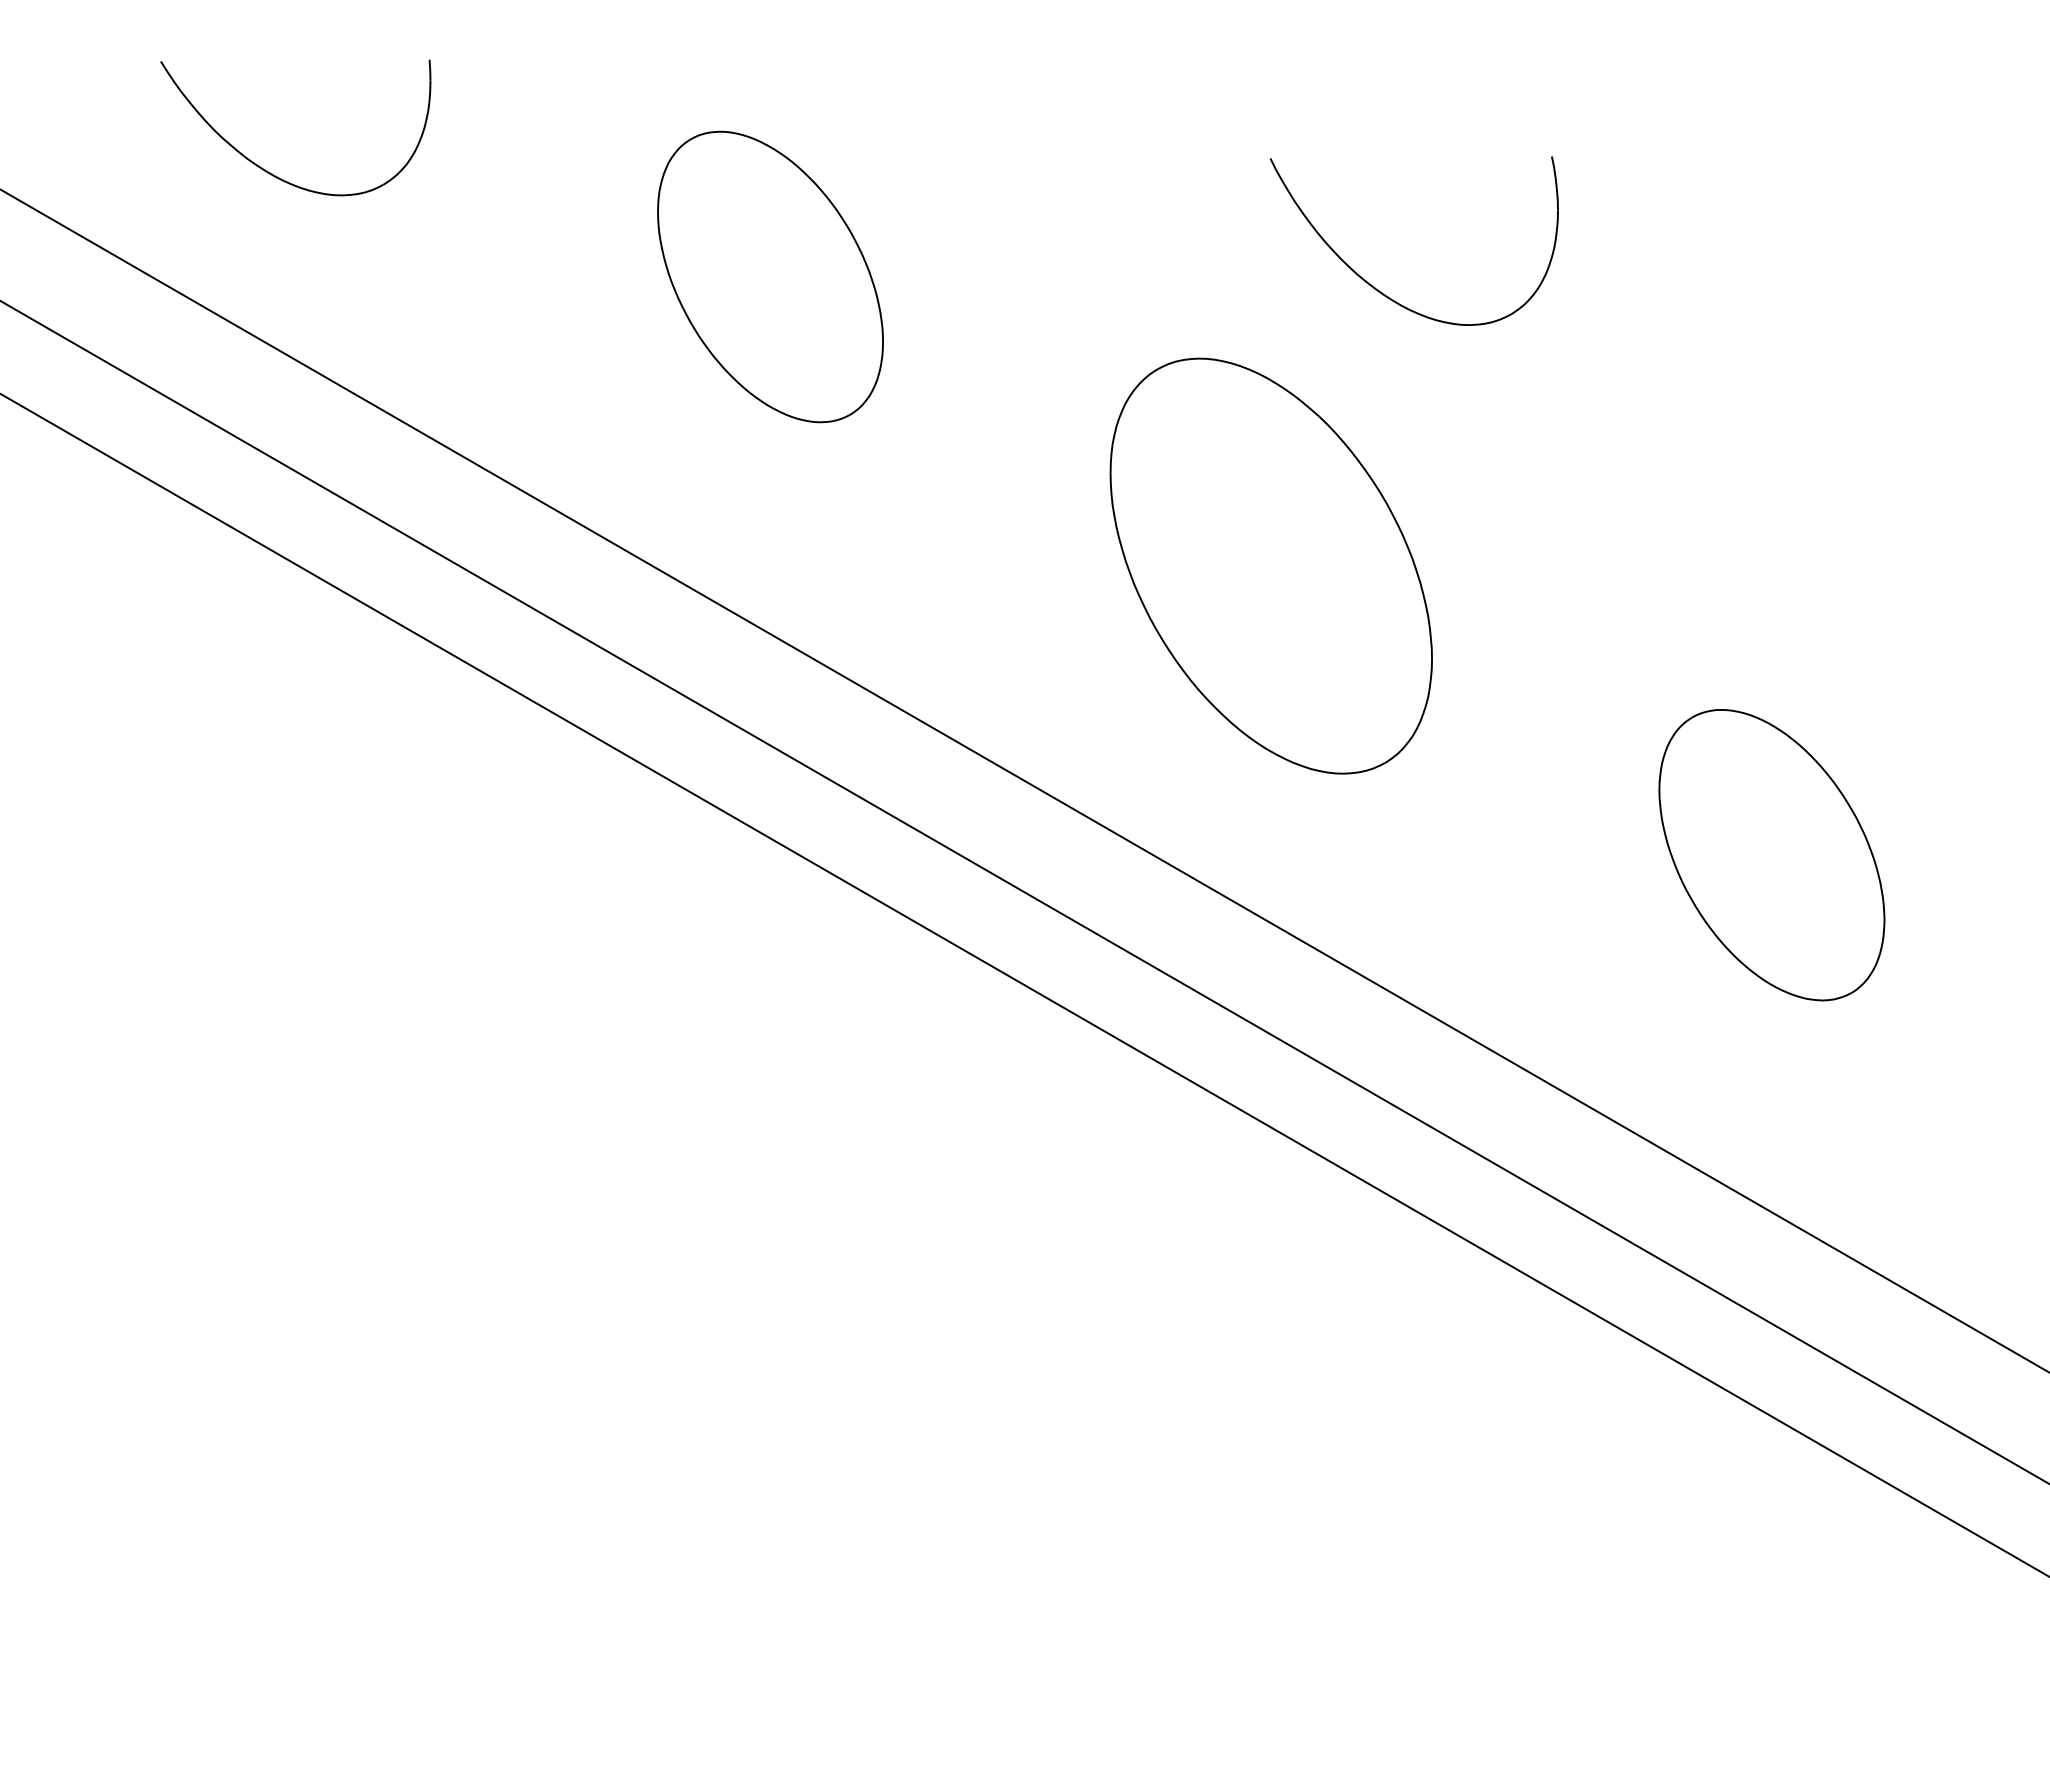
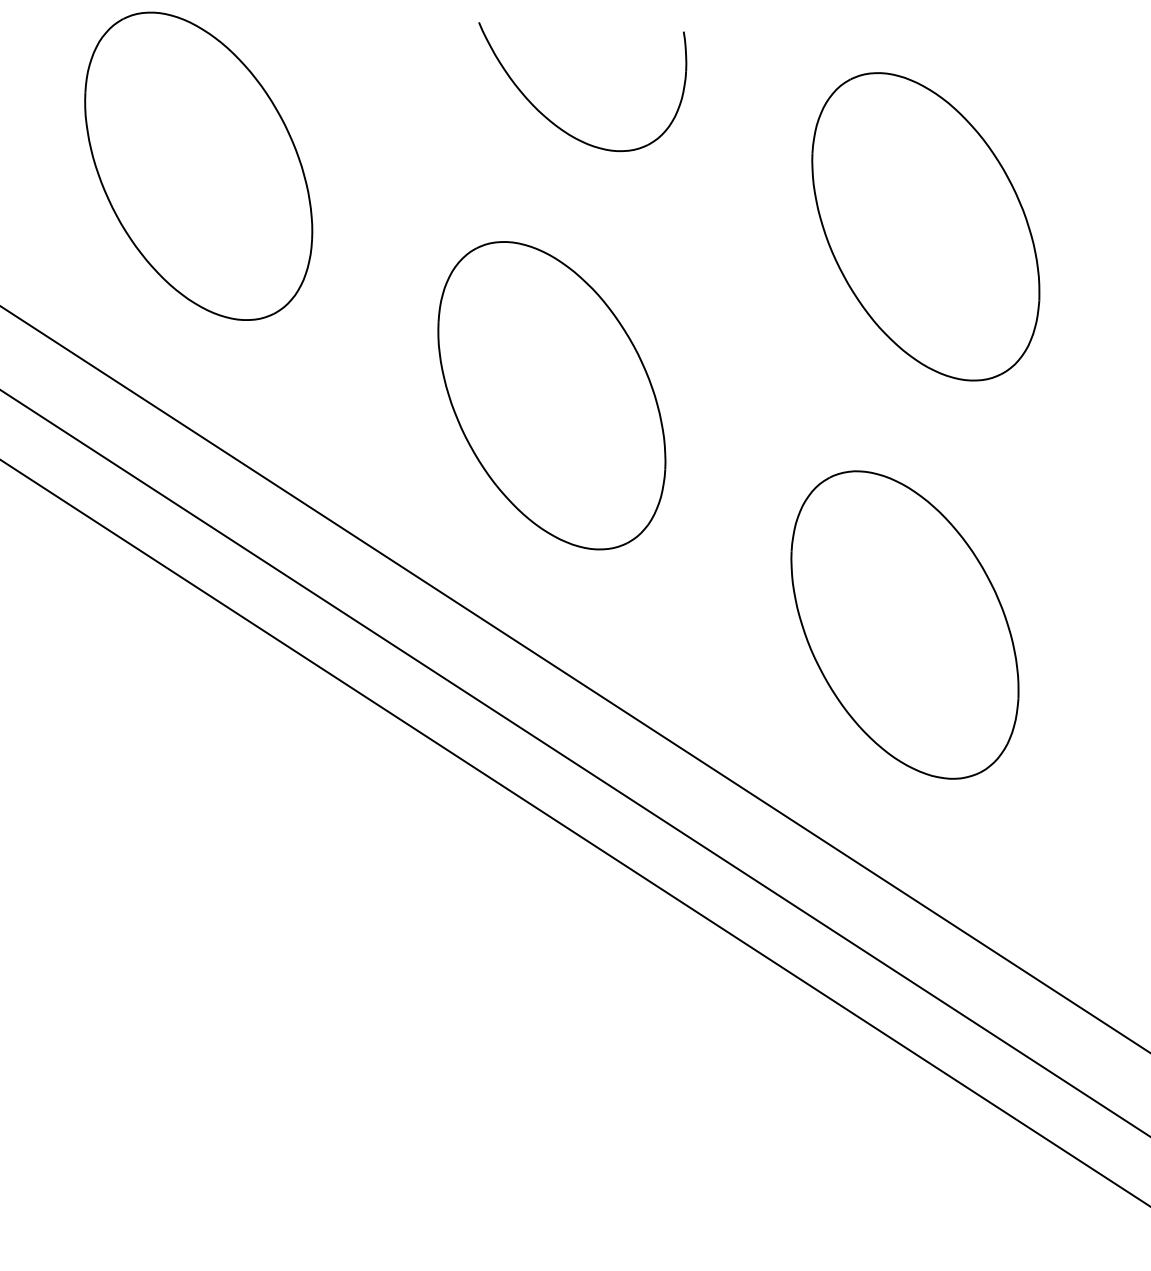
part: (770, 276) -> (198, 165), size x1.43
part: (1378, 289) -> (552, 121), moved
part: (1771, 307) -> (925, 226), added
part: (1771, 854) -> (904, 624), size x1.43

